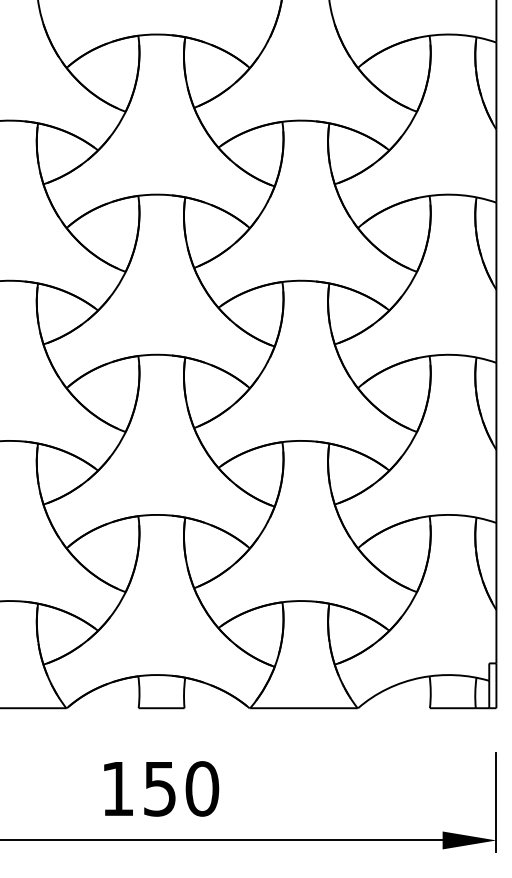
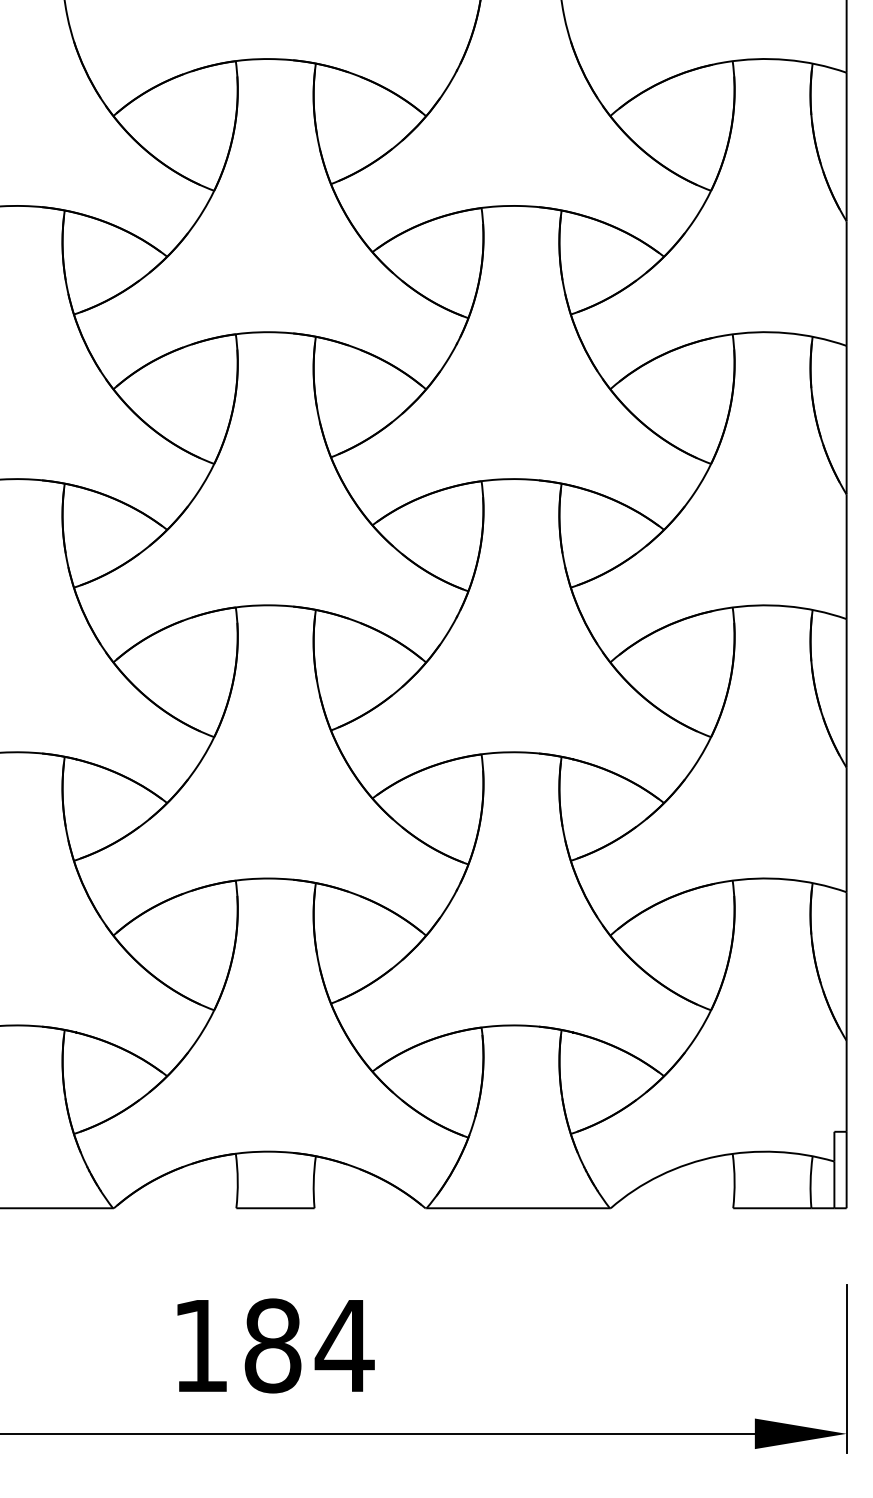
text: (181, 788) -> (309, 1345), 150 -> 184

